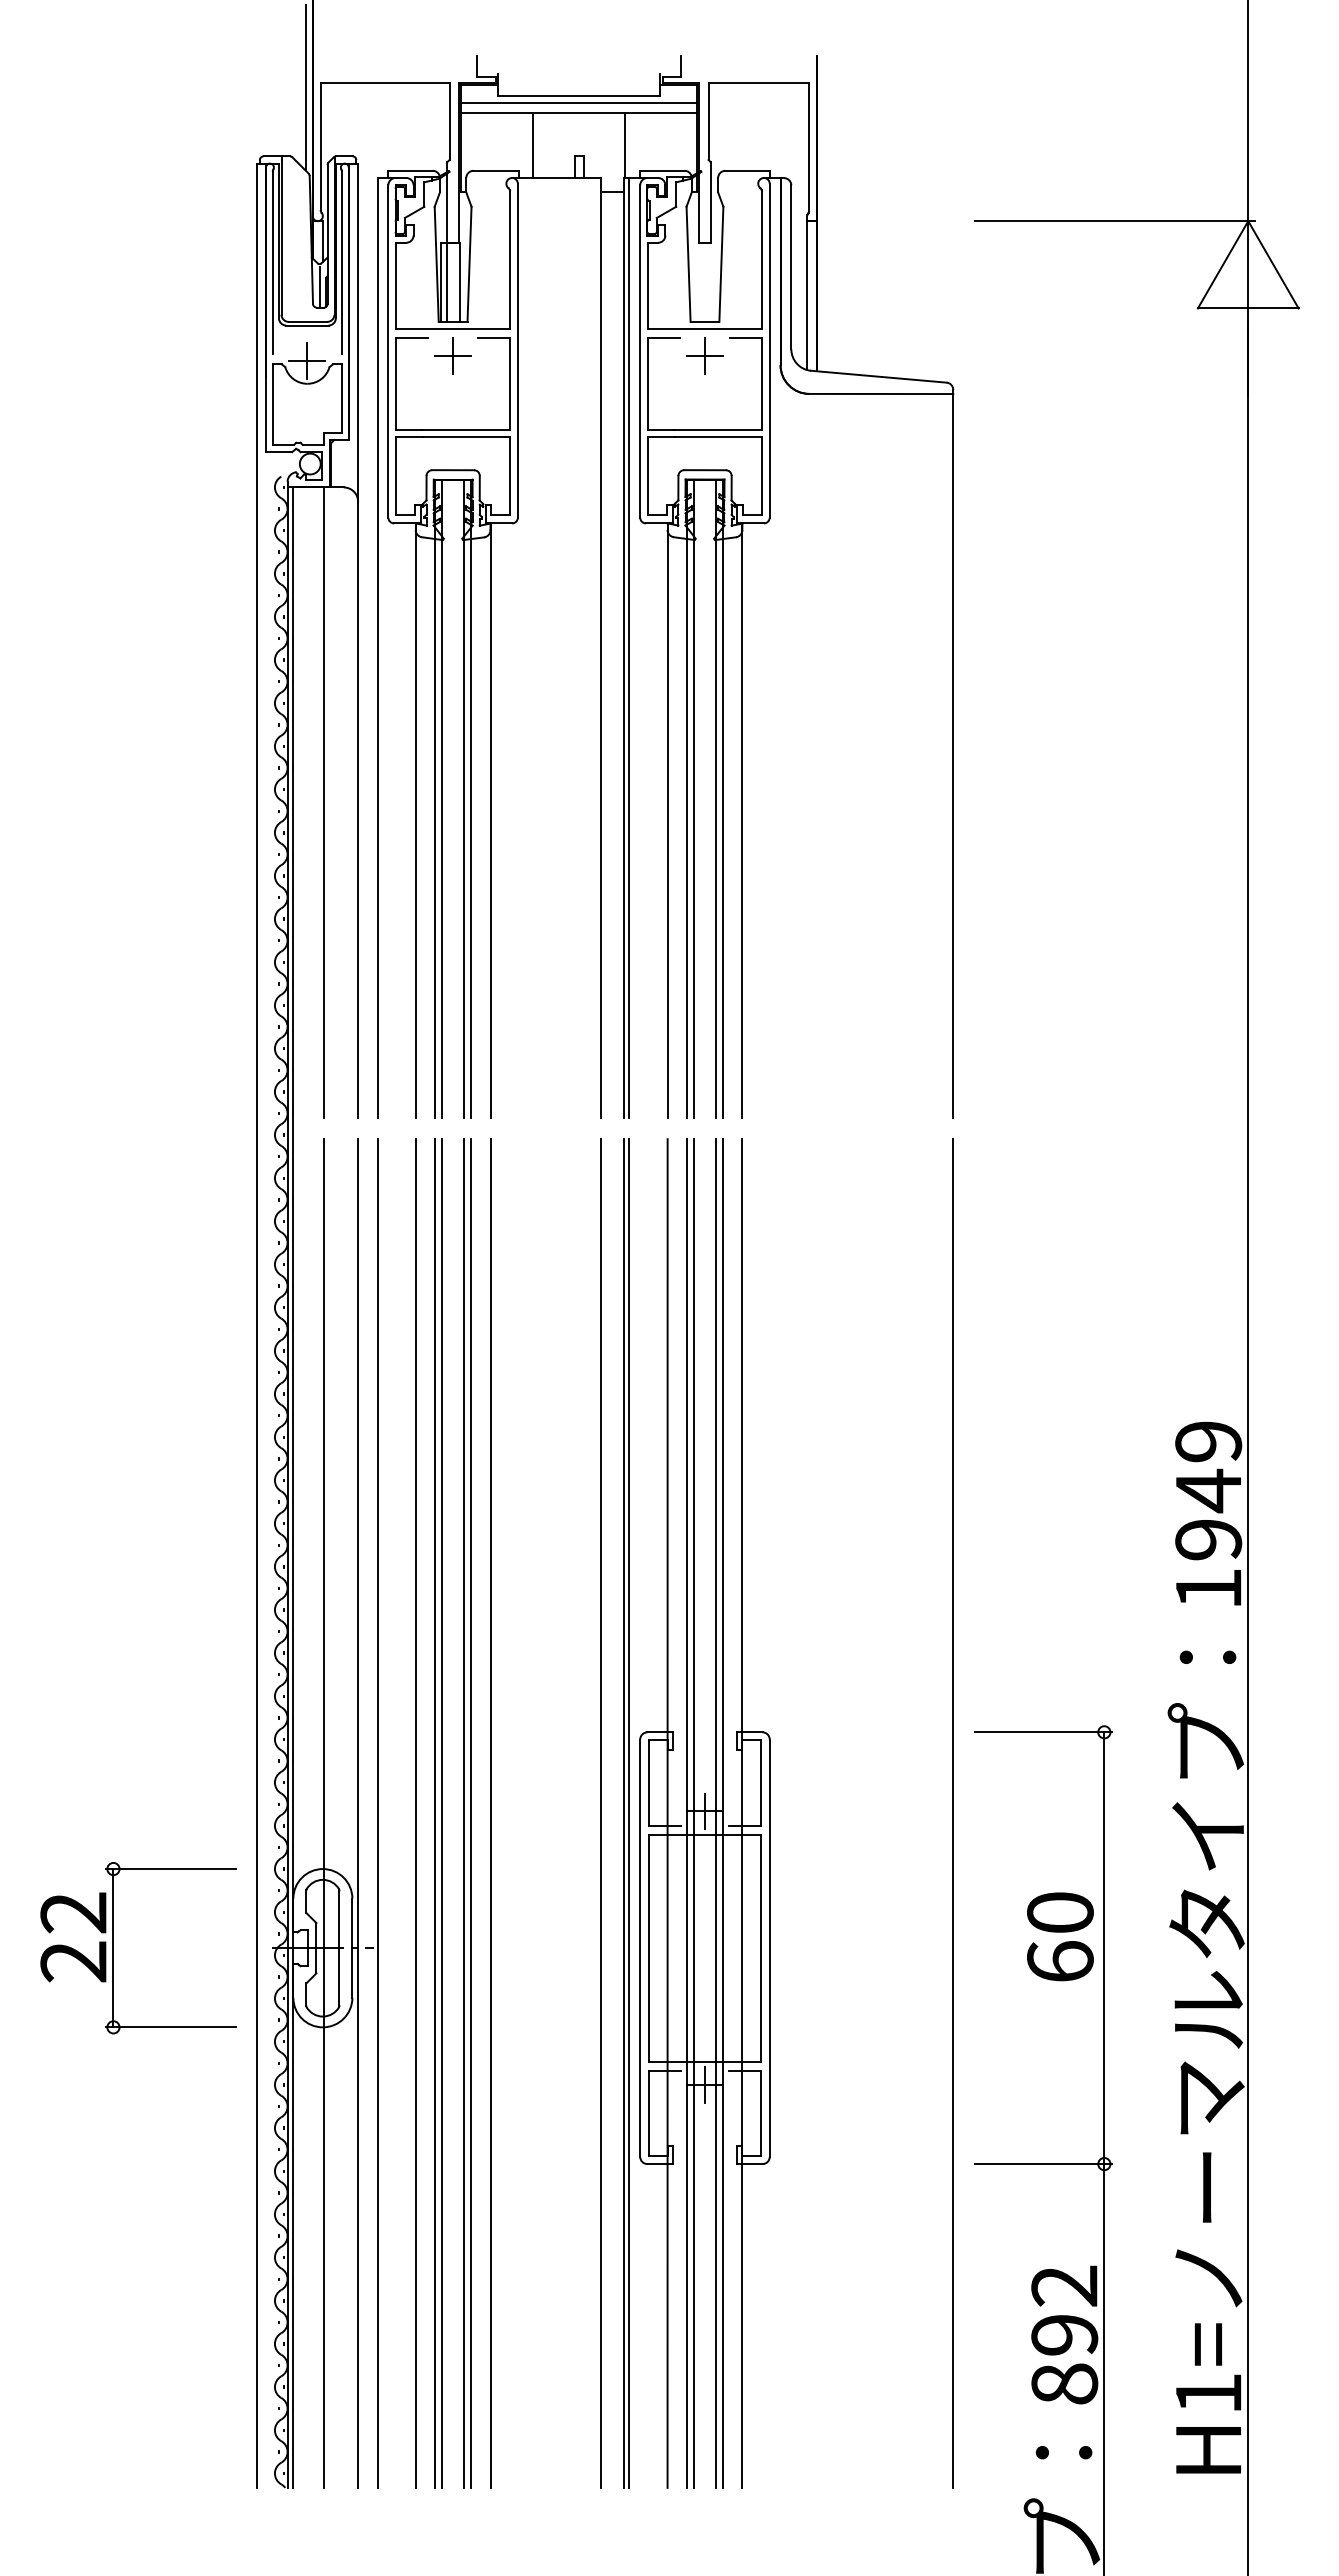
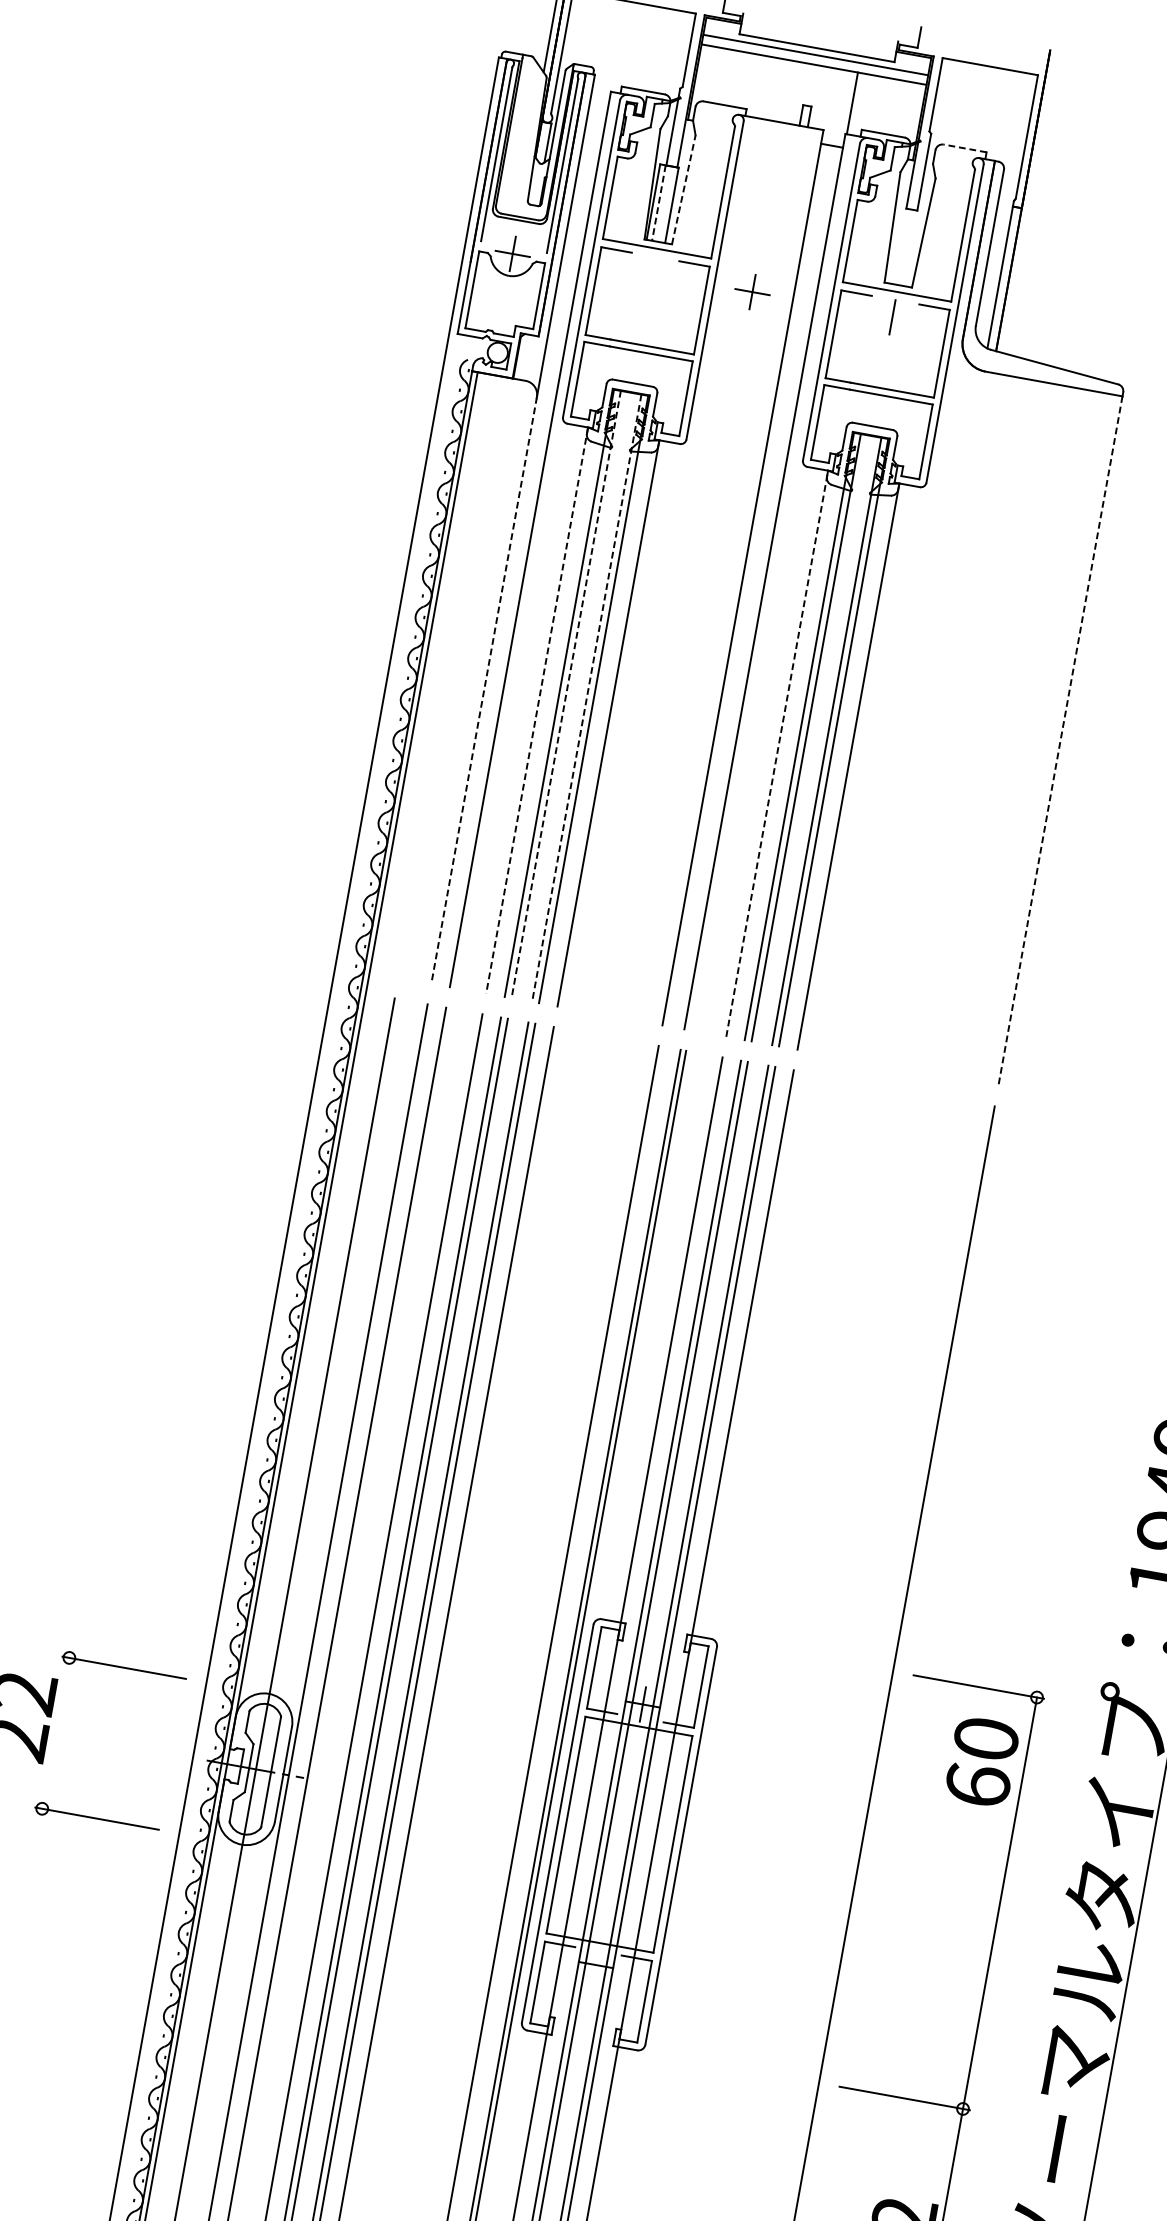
line: (533, 145) -> (765, 87), removed
line: (747, 170) -> (964, 148), solid -> dashed
line: (469, 264) -> (683, 189), solid -> dashed
line: (446, 282) -> (658, 203), solid -> dashed
line: (319, 287) -> (536, 186), removed
part: (452, 355) -> (752, 291), moved
line: (704, 355) -> (892, 316), removed
line: (629, 647) -> (770, 582), removed
line: (953, 755) -> (1060, 740), solid -> dashed
line: (442, 798) -> (566, 694), solid -> dashed
line: (463, 798) -> (586, 697), solid -> dashed
line: (323, 802) -> (452, 677), removed
line: (358, 809) -> (484, 690), solid -> dashed
line: (667, 820) -> (777, 753), solid -> dashed
line: (415, 821) -> (536, 711), solid -> dashed
text: (1060, 1936) -> (982, 1761), moved
line: (113, 1948) -> (55, 1733), removed
line: (704, 2084) -> (595, 1964), removed

